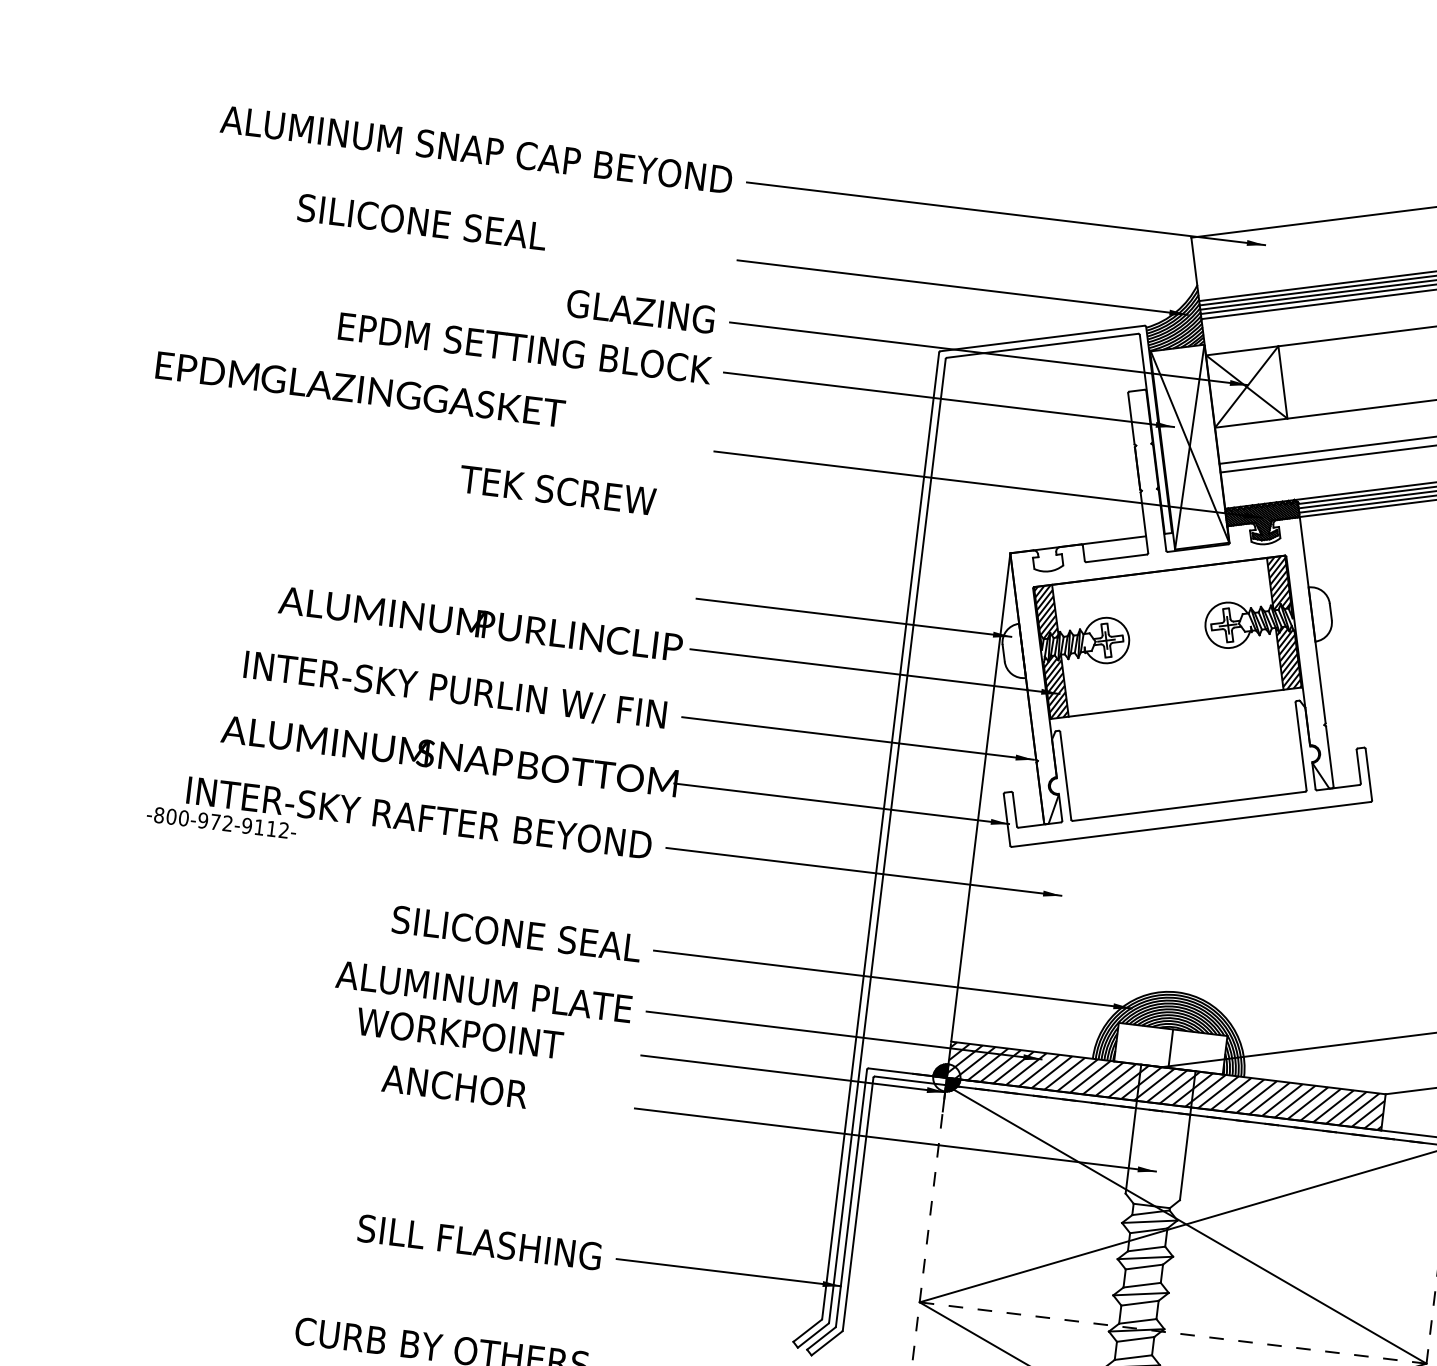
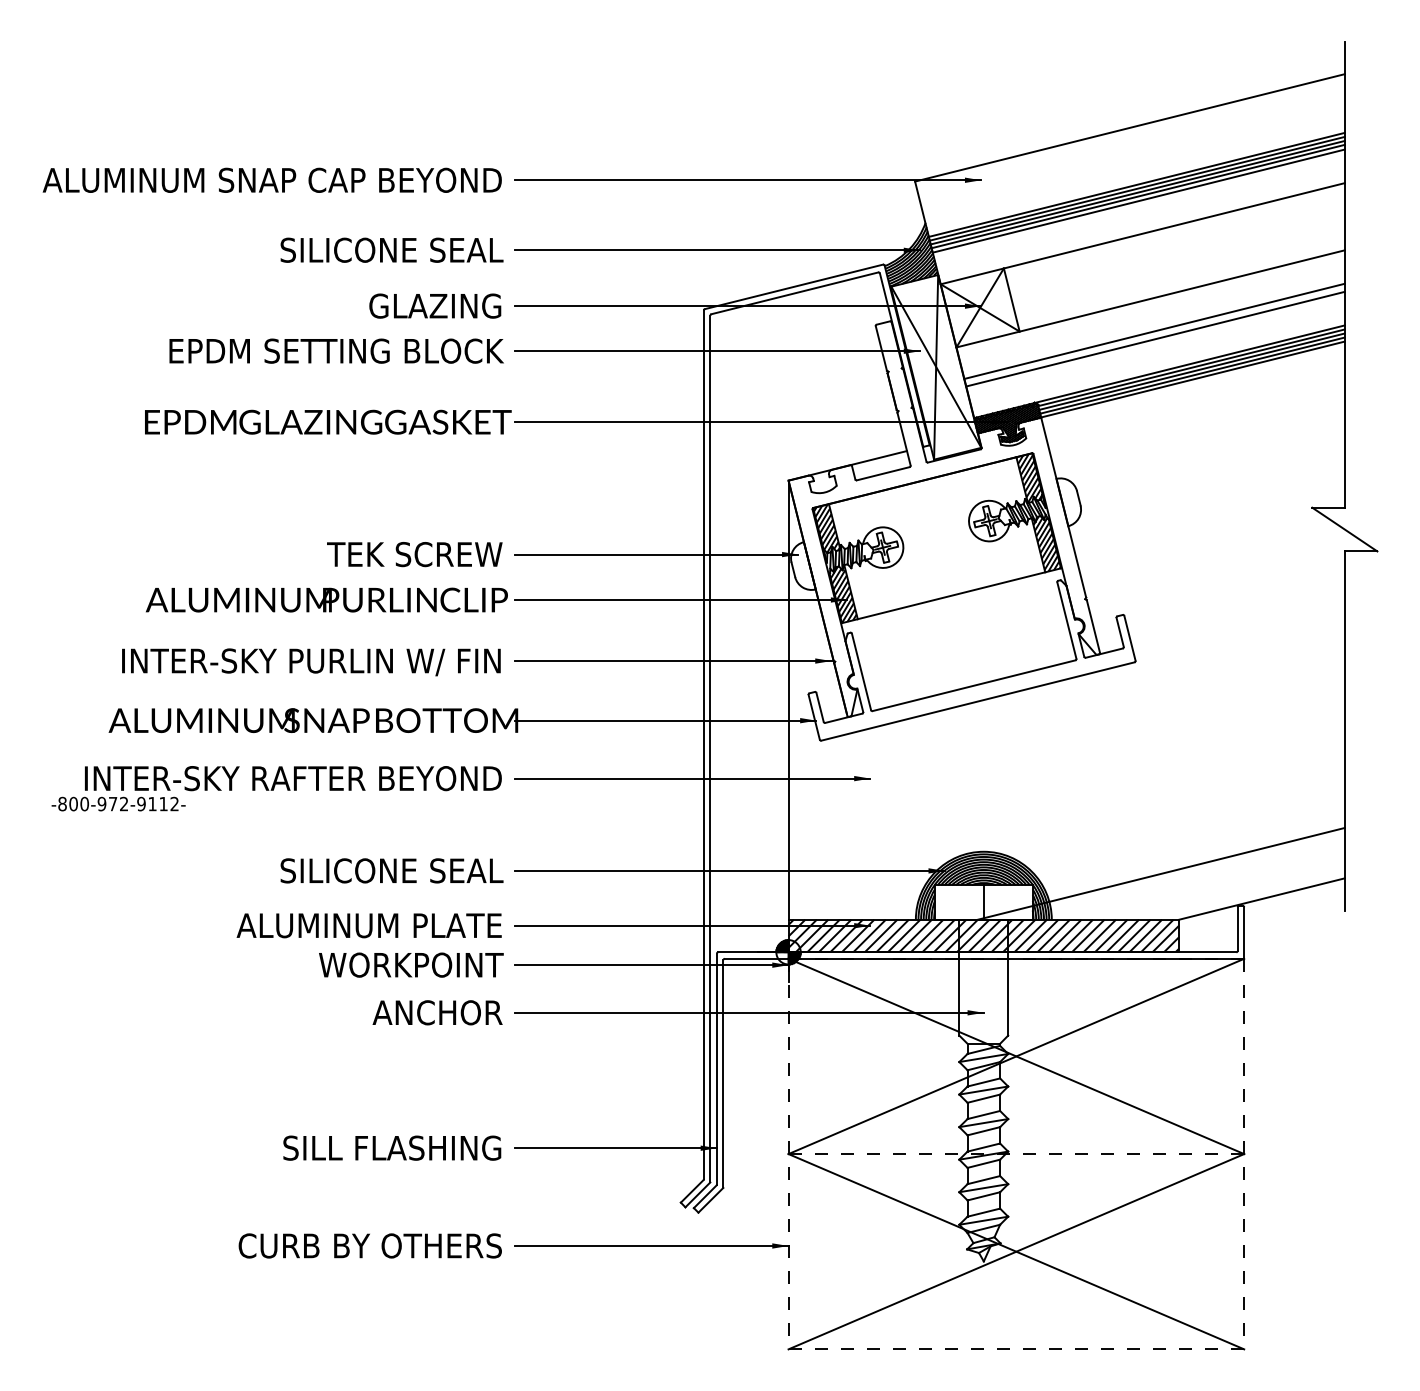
text: (421, 221) -> (391, 249), moved
text: (360, 388) -> (328, 421), moved
text: (557, 490) -> (414, 554), moved
text: (460, 1032) -> (411, 964), moved
text: (454, 1086) -> (437, 1012), moved

